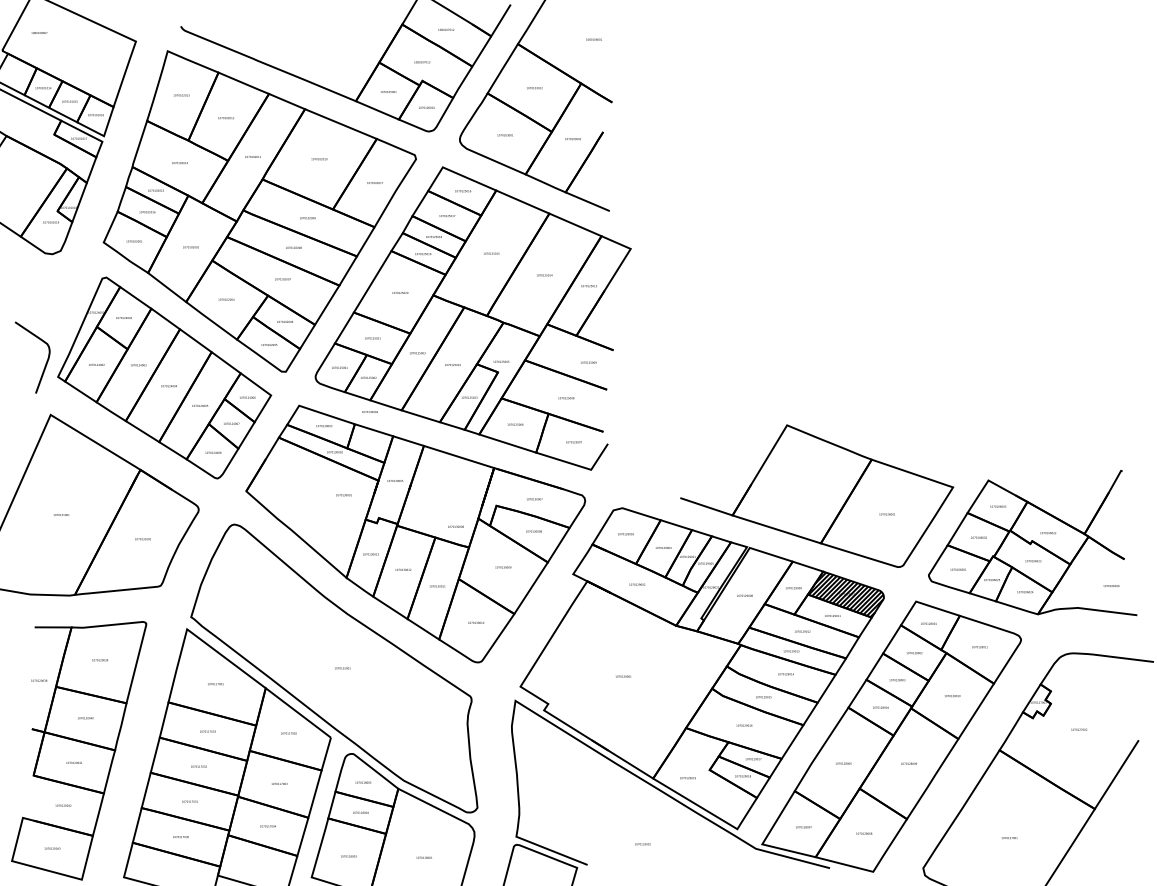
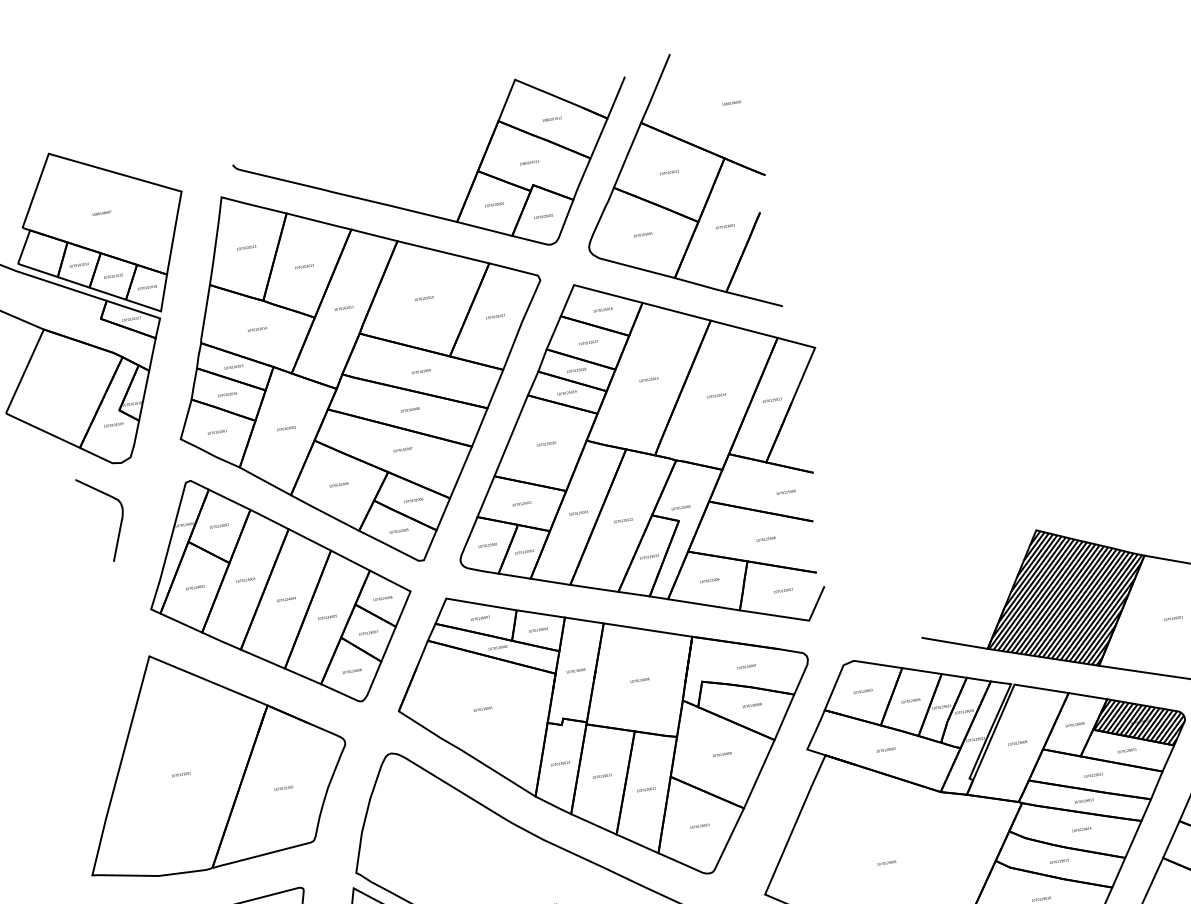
text: (39, 32) -> (101, 212), moved
curve: (46, 360) -> (120, 520), moved
text: (369, 411) -> (537, 629), moved
hatch: (801, 484) -> (1064, 598), added
text: (343, 495) -> (482, 709), moved
text: (455, 526) -> (639, 680), moved

